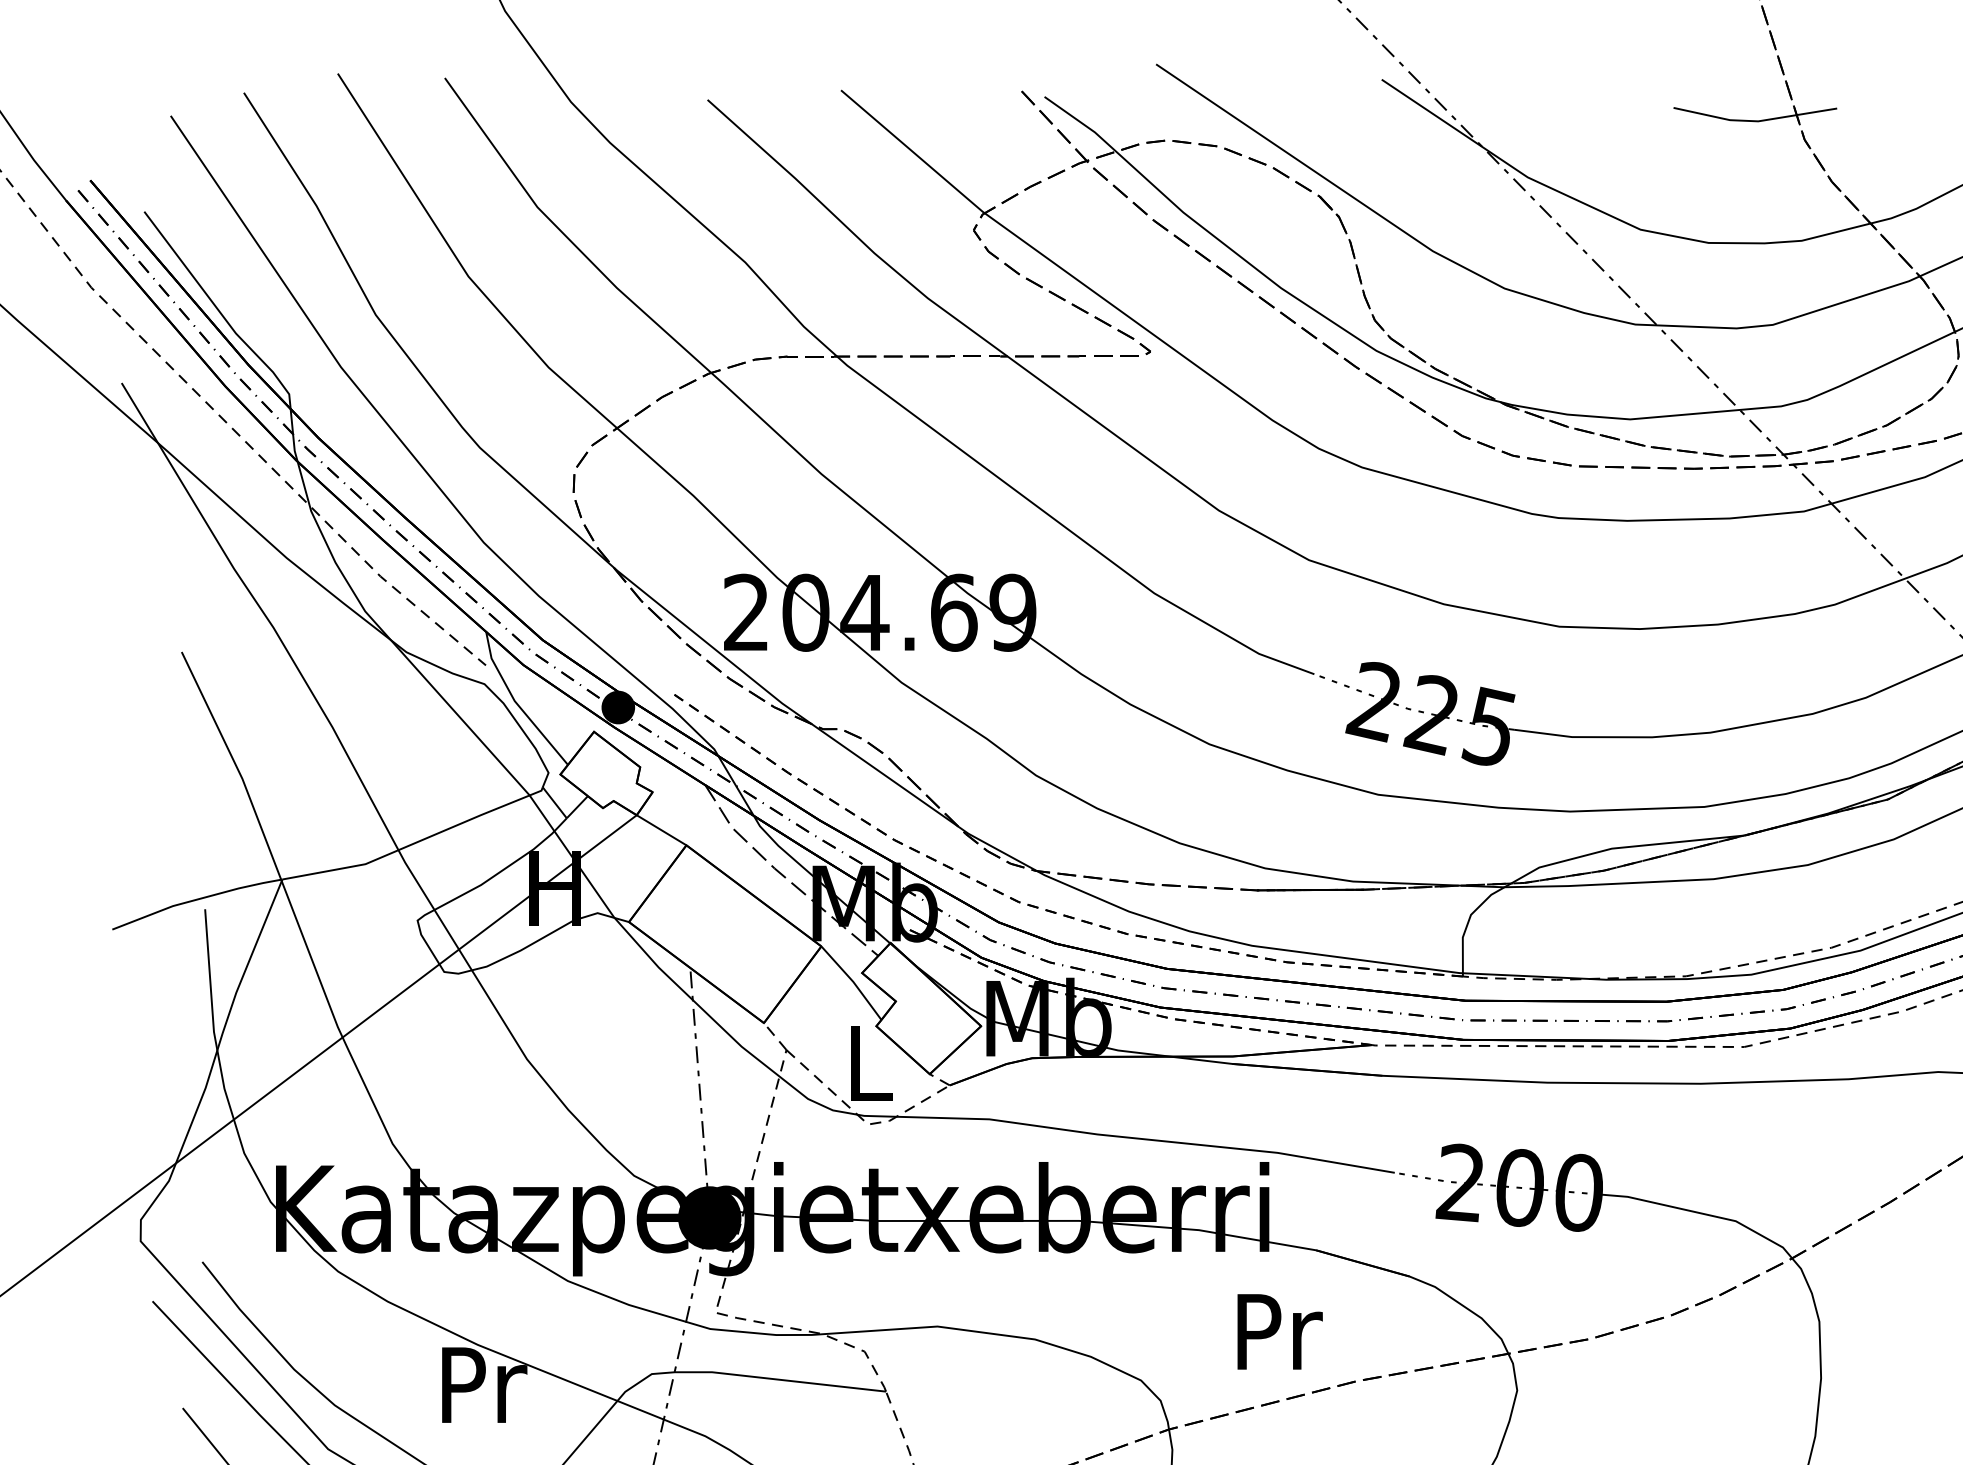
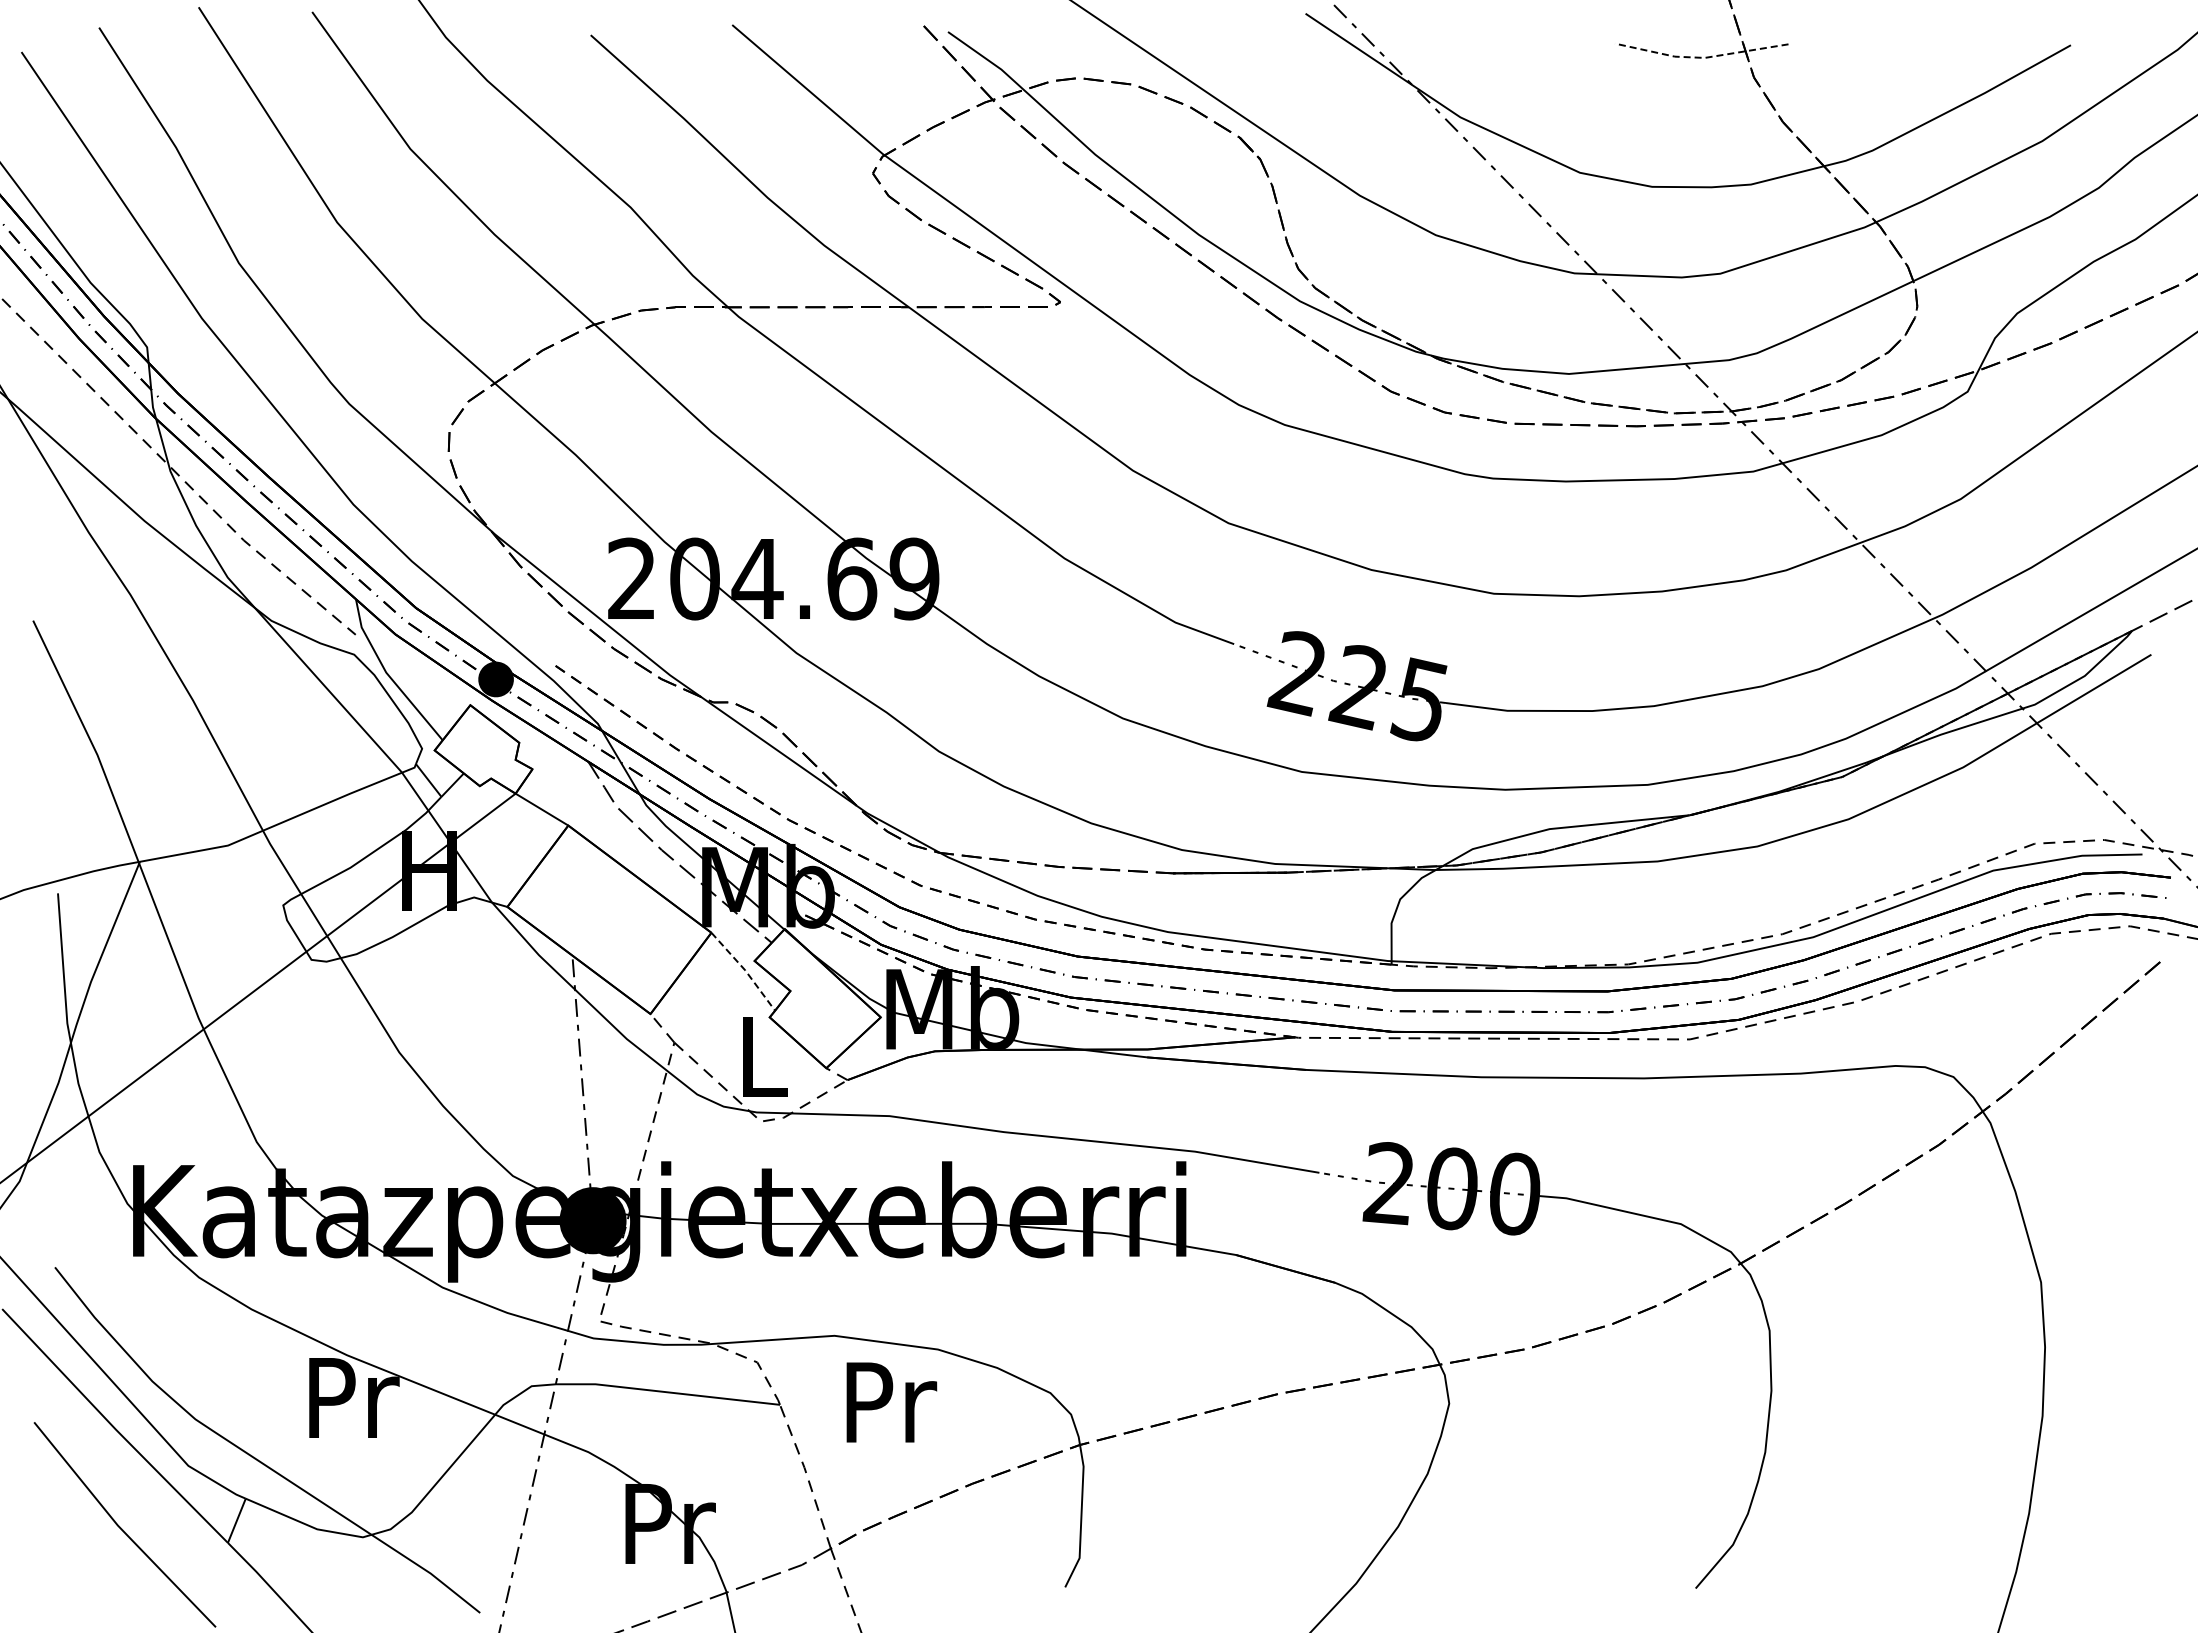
line: (1754, 120) -> (1700, 57), solid -> dashed
line: (853, 982) -> (745, 970), solid -> dashed
text: (1279, 1331) -> (891, 1402), moved

